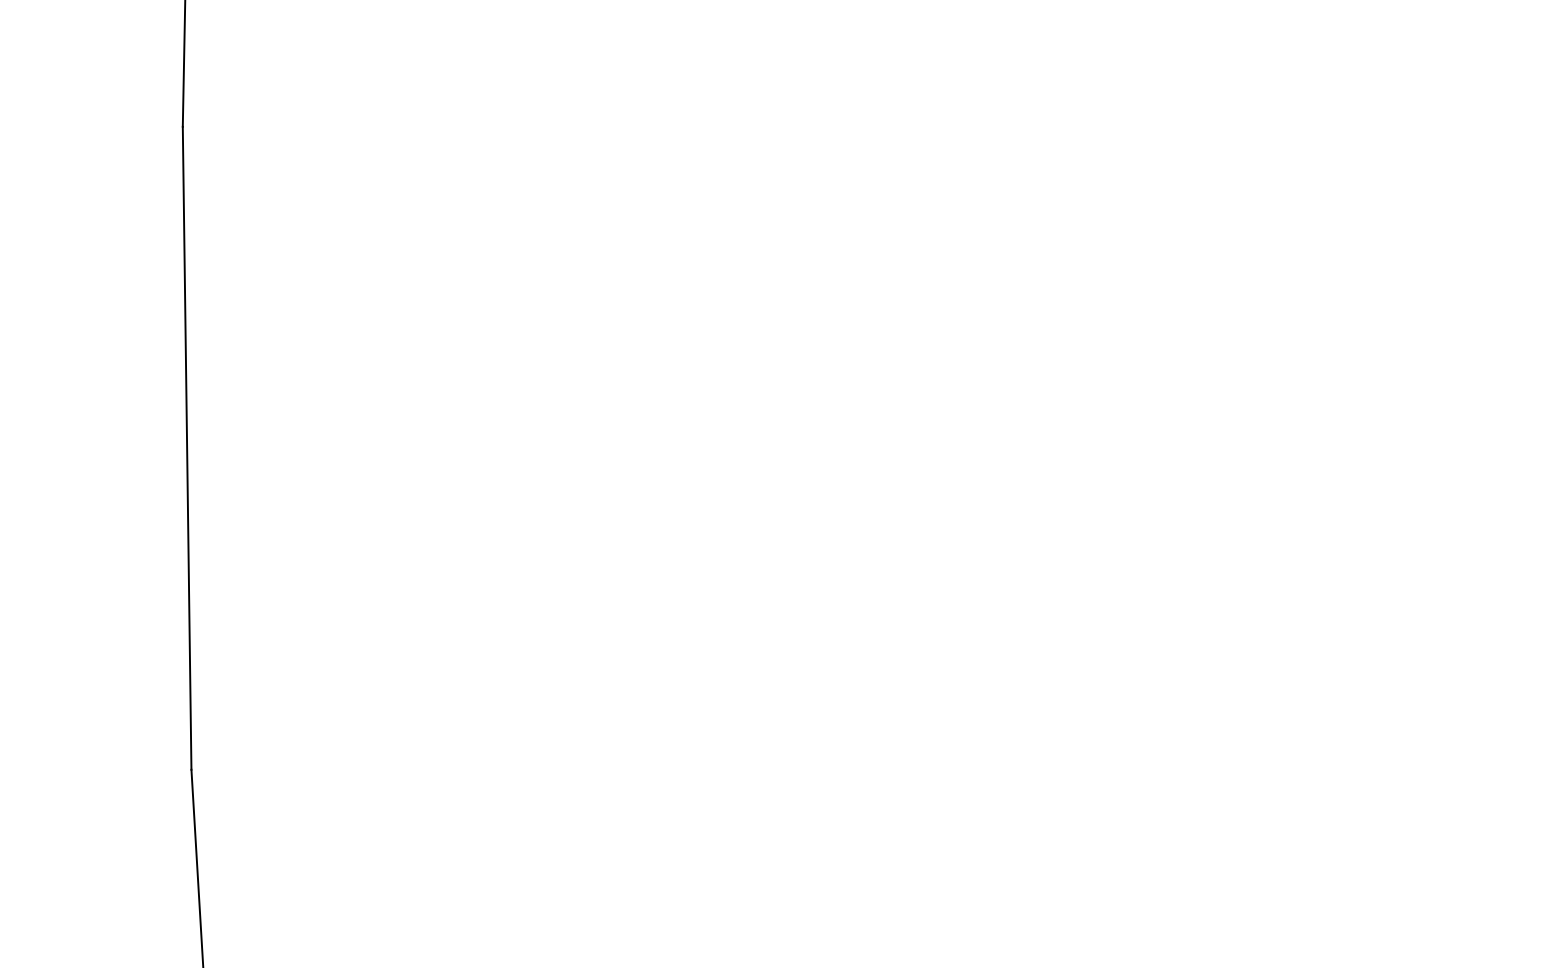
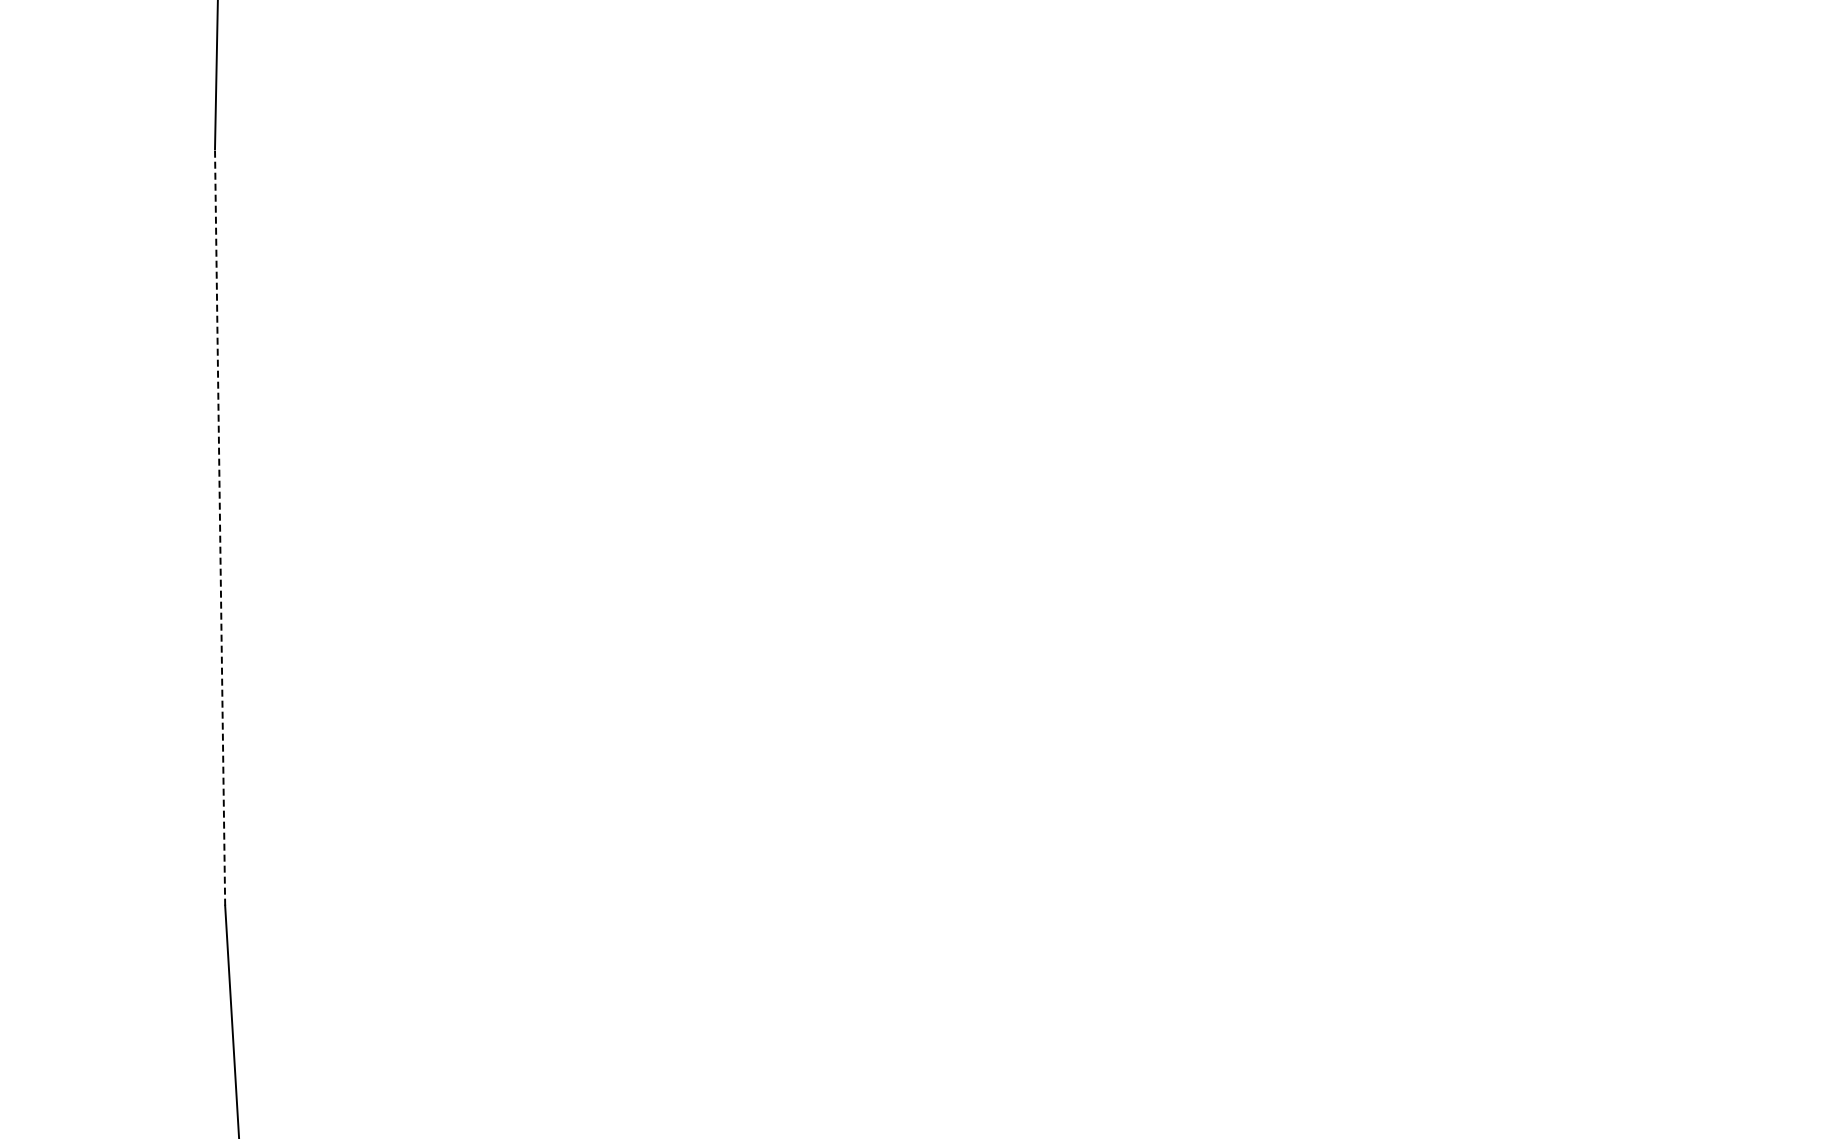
line: (187, 448) -> (220, 527), solid -> dashed

